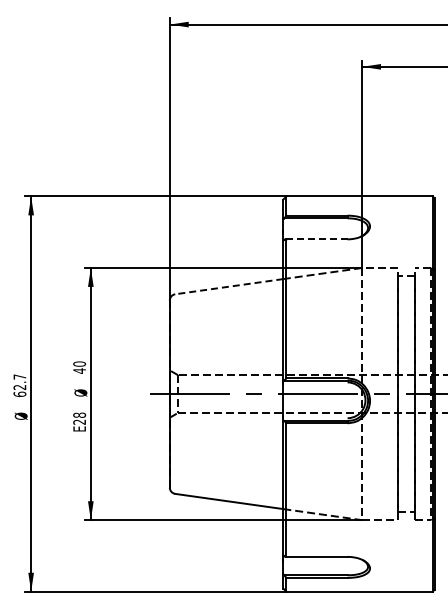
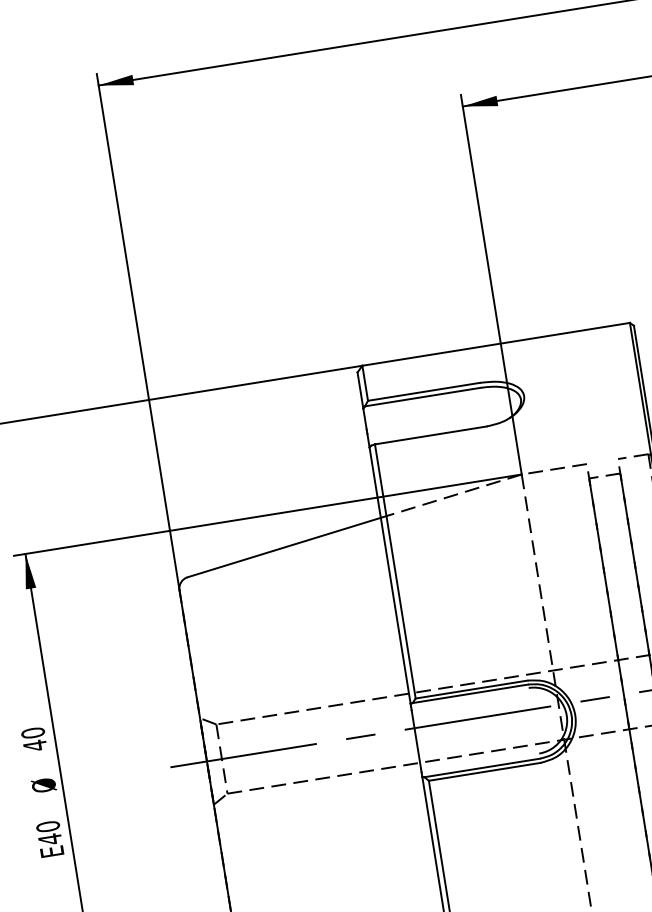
line: (317, 239) -> (431, 435), dashed -> solid
line: (229, 286) -> (284, 547), dashed -> solid
text: (79, 418) -> (48, 832), E28 -> E40

